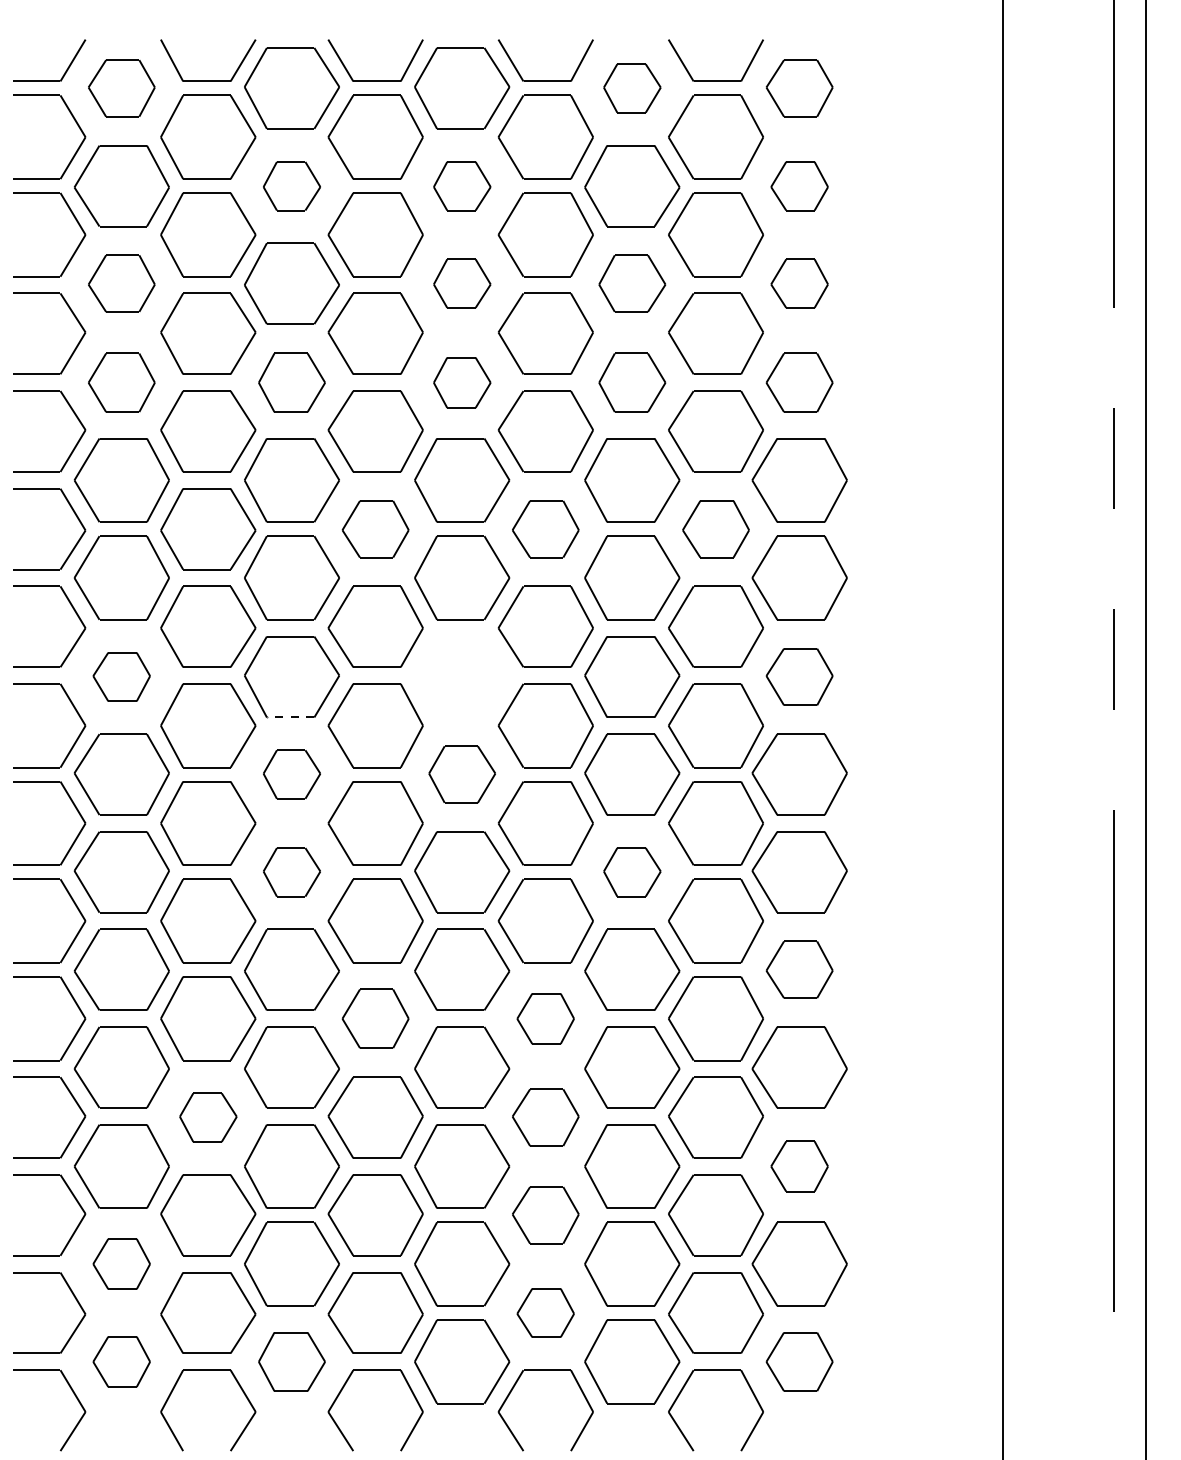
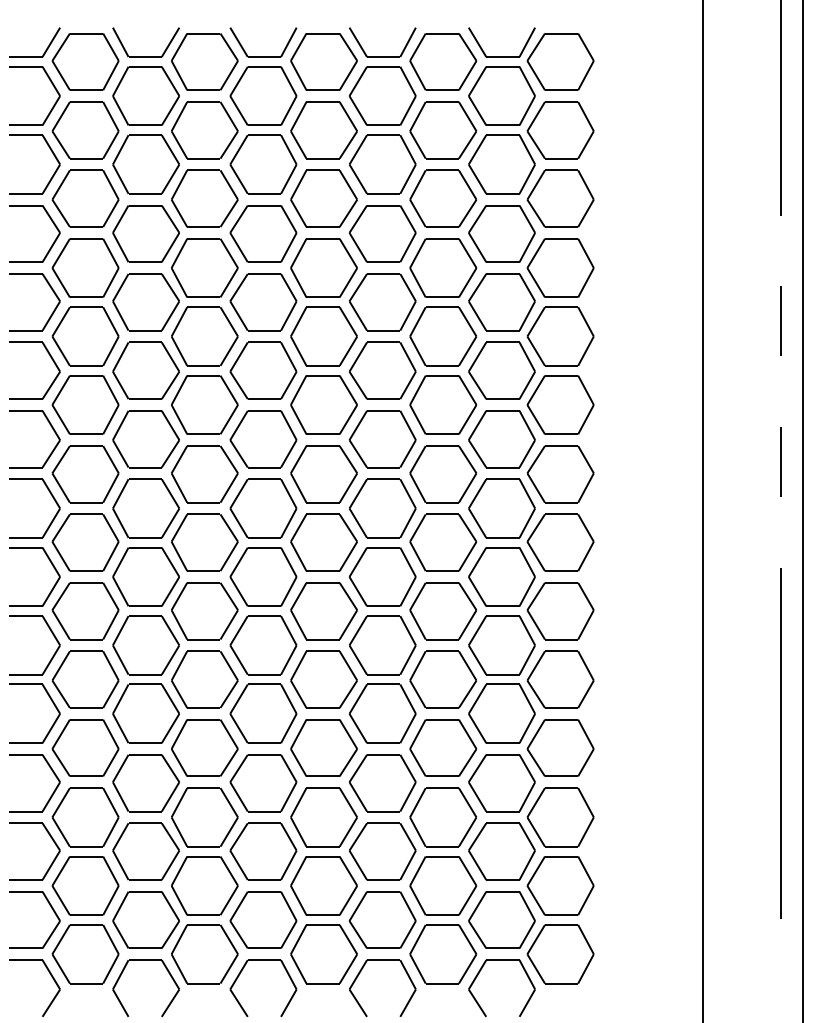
part: (121, 88) -> (85, 61), size x1.43
part: (632, 88) -> (443, 61), size x1.67
part: (799, 88) -> (560, 61), size x1.43
part: (291, 186) -> (204, 130), size x1.67
part: (462, 186) -> (324, 130), size x1.67
part: (799, 186) -> (560, 130), size x1.67
part: (121, 283) -> (85, 198), size x1.43
part: (462, 283) -> (324, 198), size x1.67
part: (632, 283) -> (443, 198), size x1.43
part: (799, 283) -> (560, 198), size x1.67
part: (121, 382) -> (85, 267), size x1.43
part: (291, 382) -> (204, 267), size x1.43
part: (462, 382) -> (324, 267), size x1.67
part: (632, 382) -> (443, 267), size x1.43
part: (799, 382) -> (560, 267), size x1.43
part: (375, 529) -> (263, 370), size x1.43
part: (545, 529) -> (382, 370), size x1.43
part: (715, 529) -> (501, 370), size x1.43
part: (121, 676) -> (85, 474), size x1.67
part: (462, 676) -> (324, 474), added
part: (799, 676) -> (560, 474), size x1.43
line: (290, 717) -> (203, 502), dashed -> solid
part: (291, 774) -> (204, 542), size x1.67
part: (462, 774) -> (324, 542), size x1.43
part: (291, 872) -> (204, 611), size x1.67
part: (632, 872) -> (443, 611), size x1.67
part: (799, 969) -> (560, 679), size x1.43
part: (375, 1018) -> (263, 713), size x1.43
part: (545, 1018) -> (382, 713), size x1.67
part: (208, 1117) -> (146, 783), size x1.67
part: (545, 1117) -> (382, 783), size x1.43
part: (799, 1166) -> (560, 817), size x1.67
part: (545, 1215) -> (382, 851), size x1.43
part: (121, 1263) -> (85, 885), size x1.67
part: (545, 1312) -> (382, 919), size x1.67
part: (121, 1361) -> (85, 954), size x1.67
part: (291, 1361) -> (204, 954), size x1.43
part: (799, 1361) -> (560, 954), size x1.43

